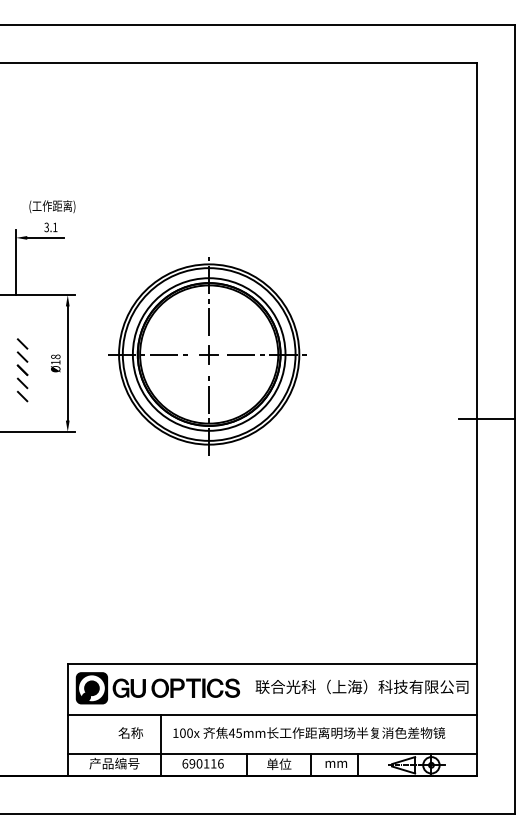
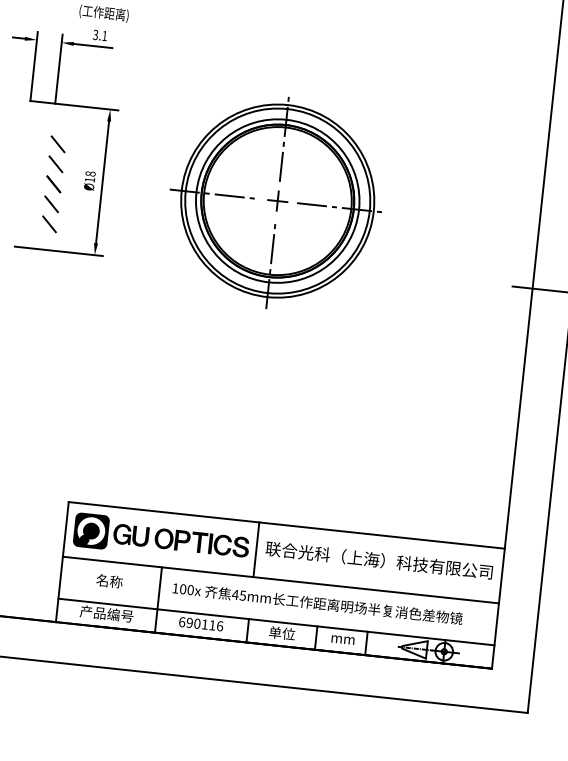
part: (207, 356) -> (275, 203), moved
part: (22, 370) -> (53, 184), size x1.43
line: (246, 688) -> (255, 548), added
text: (130, 732) -> (109, 580), moved

